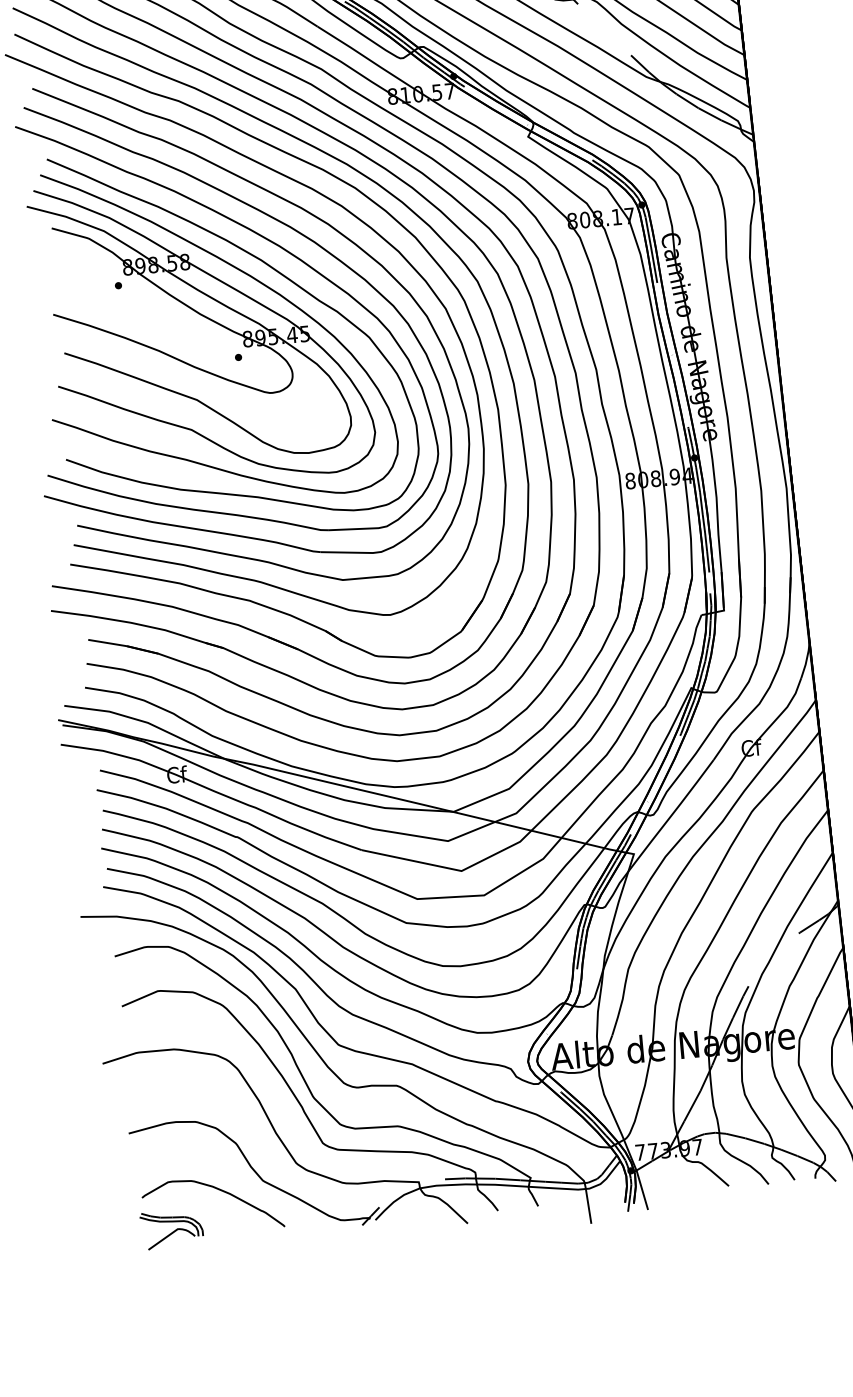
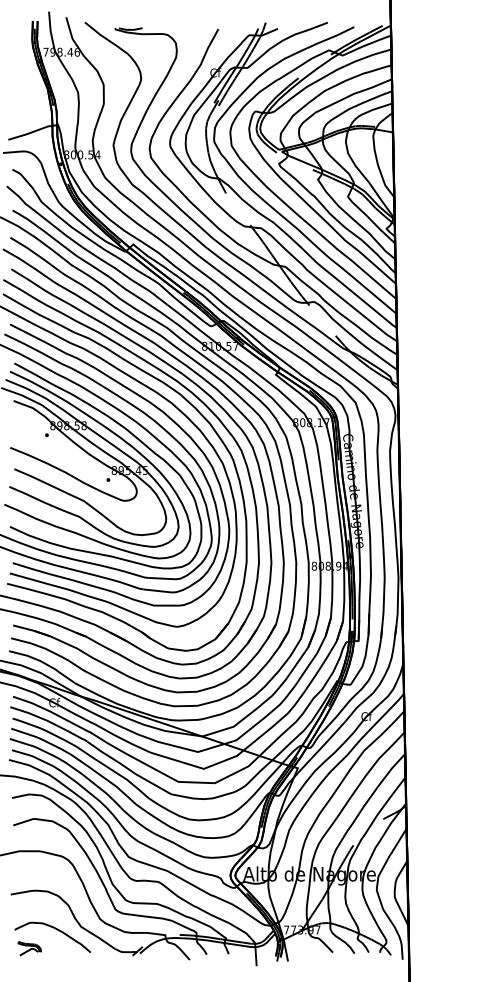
part: (172, 1229) -> (29, 948), size x0.7

